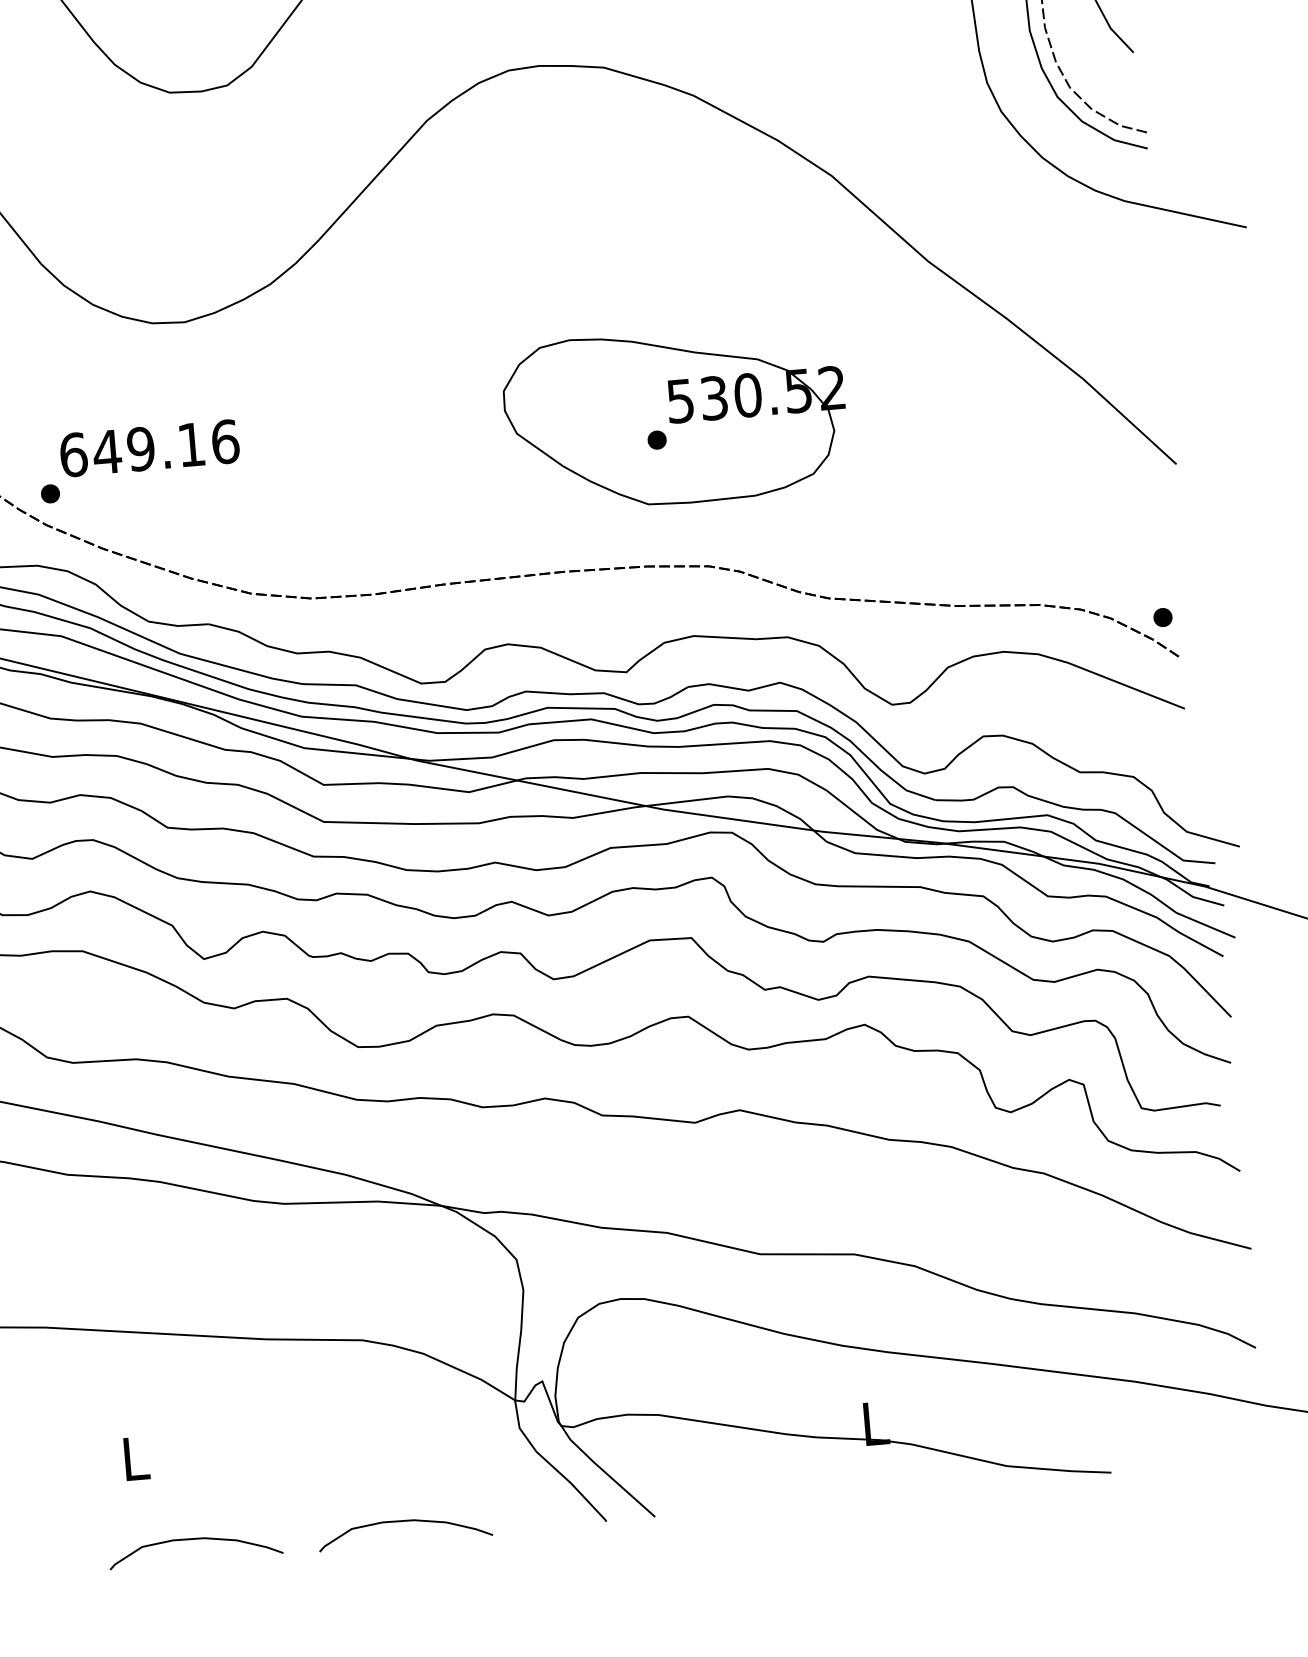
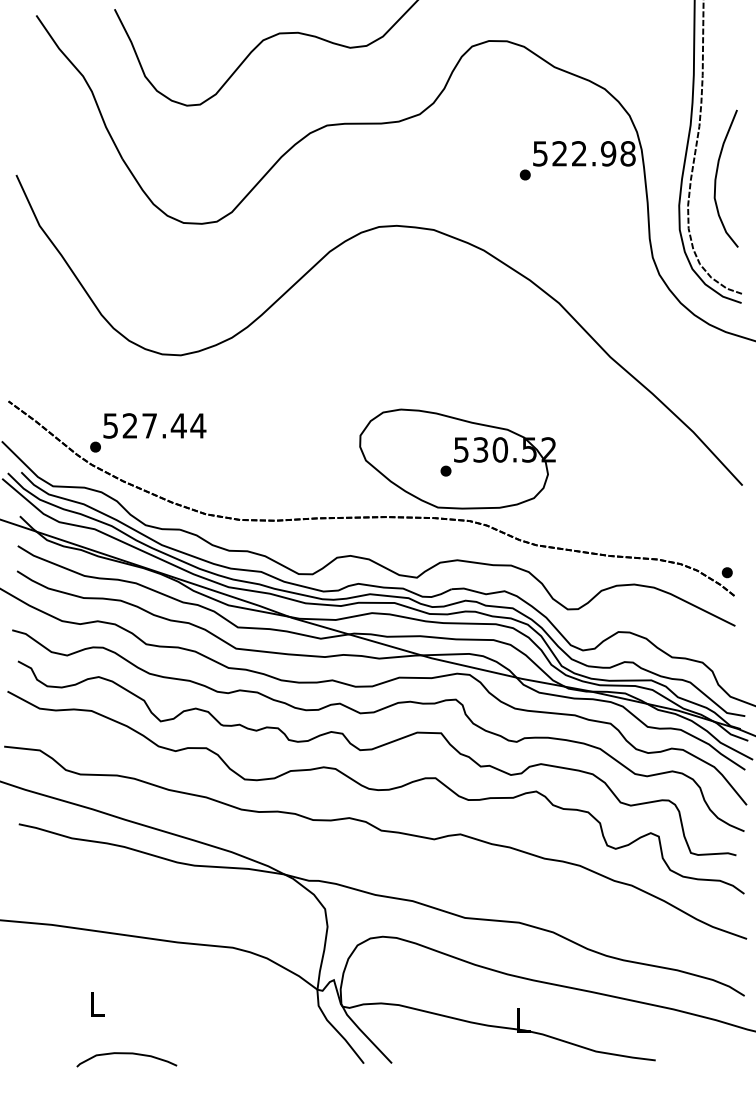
part: (675, 416) -> (457, 458), moved
text: (149, 447) -> (154, 425), 649.16 -> 527.44
curve: (403, 1523) -> (247, 1054), removed

